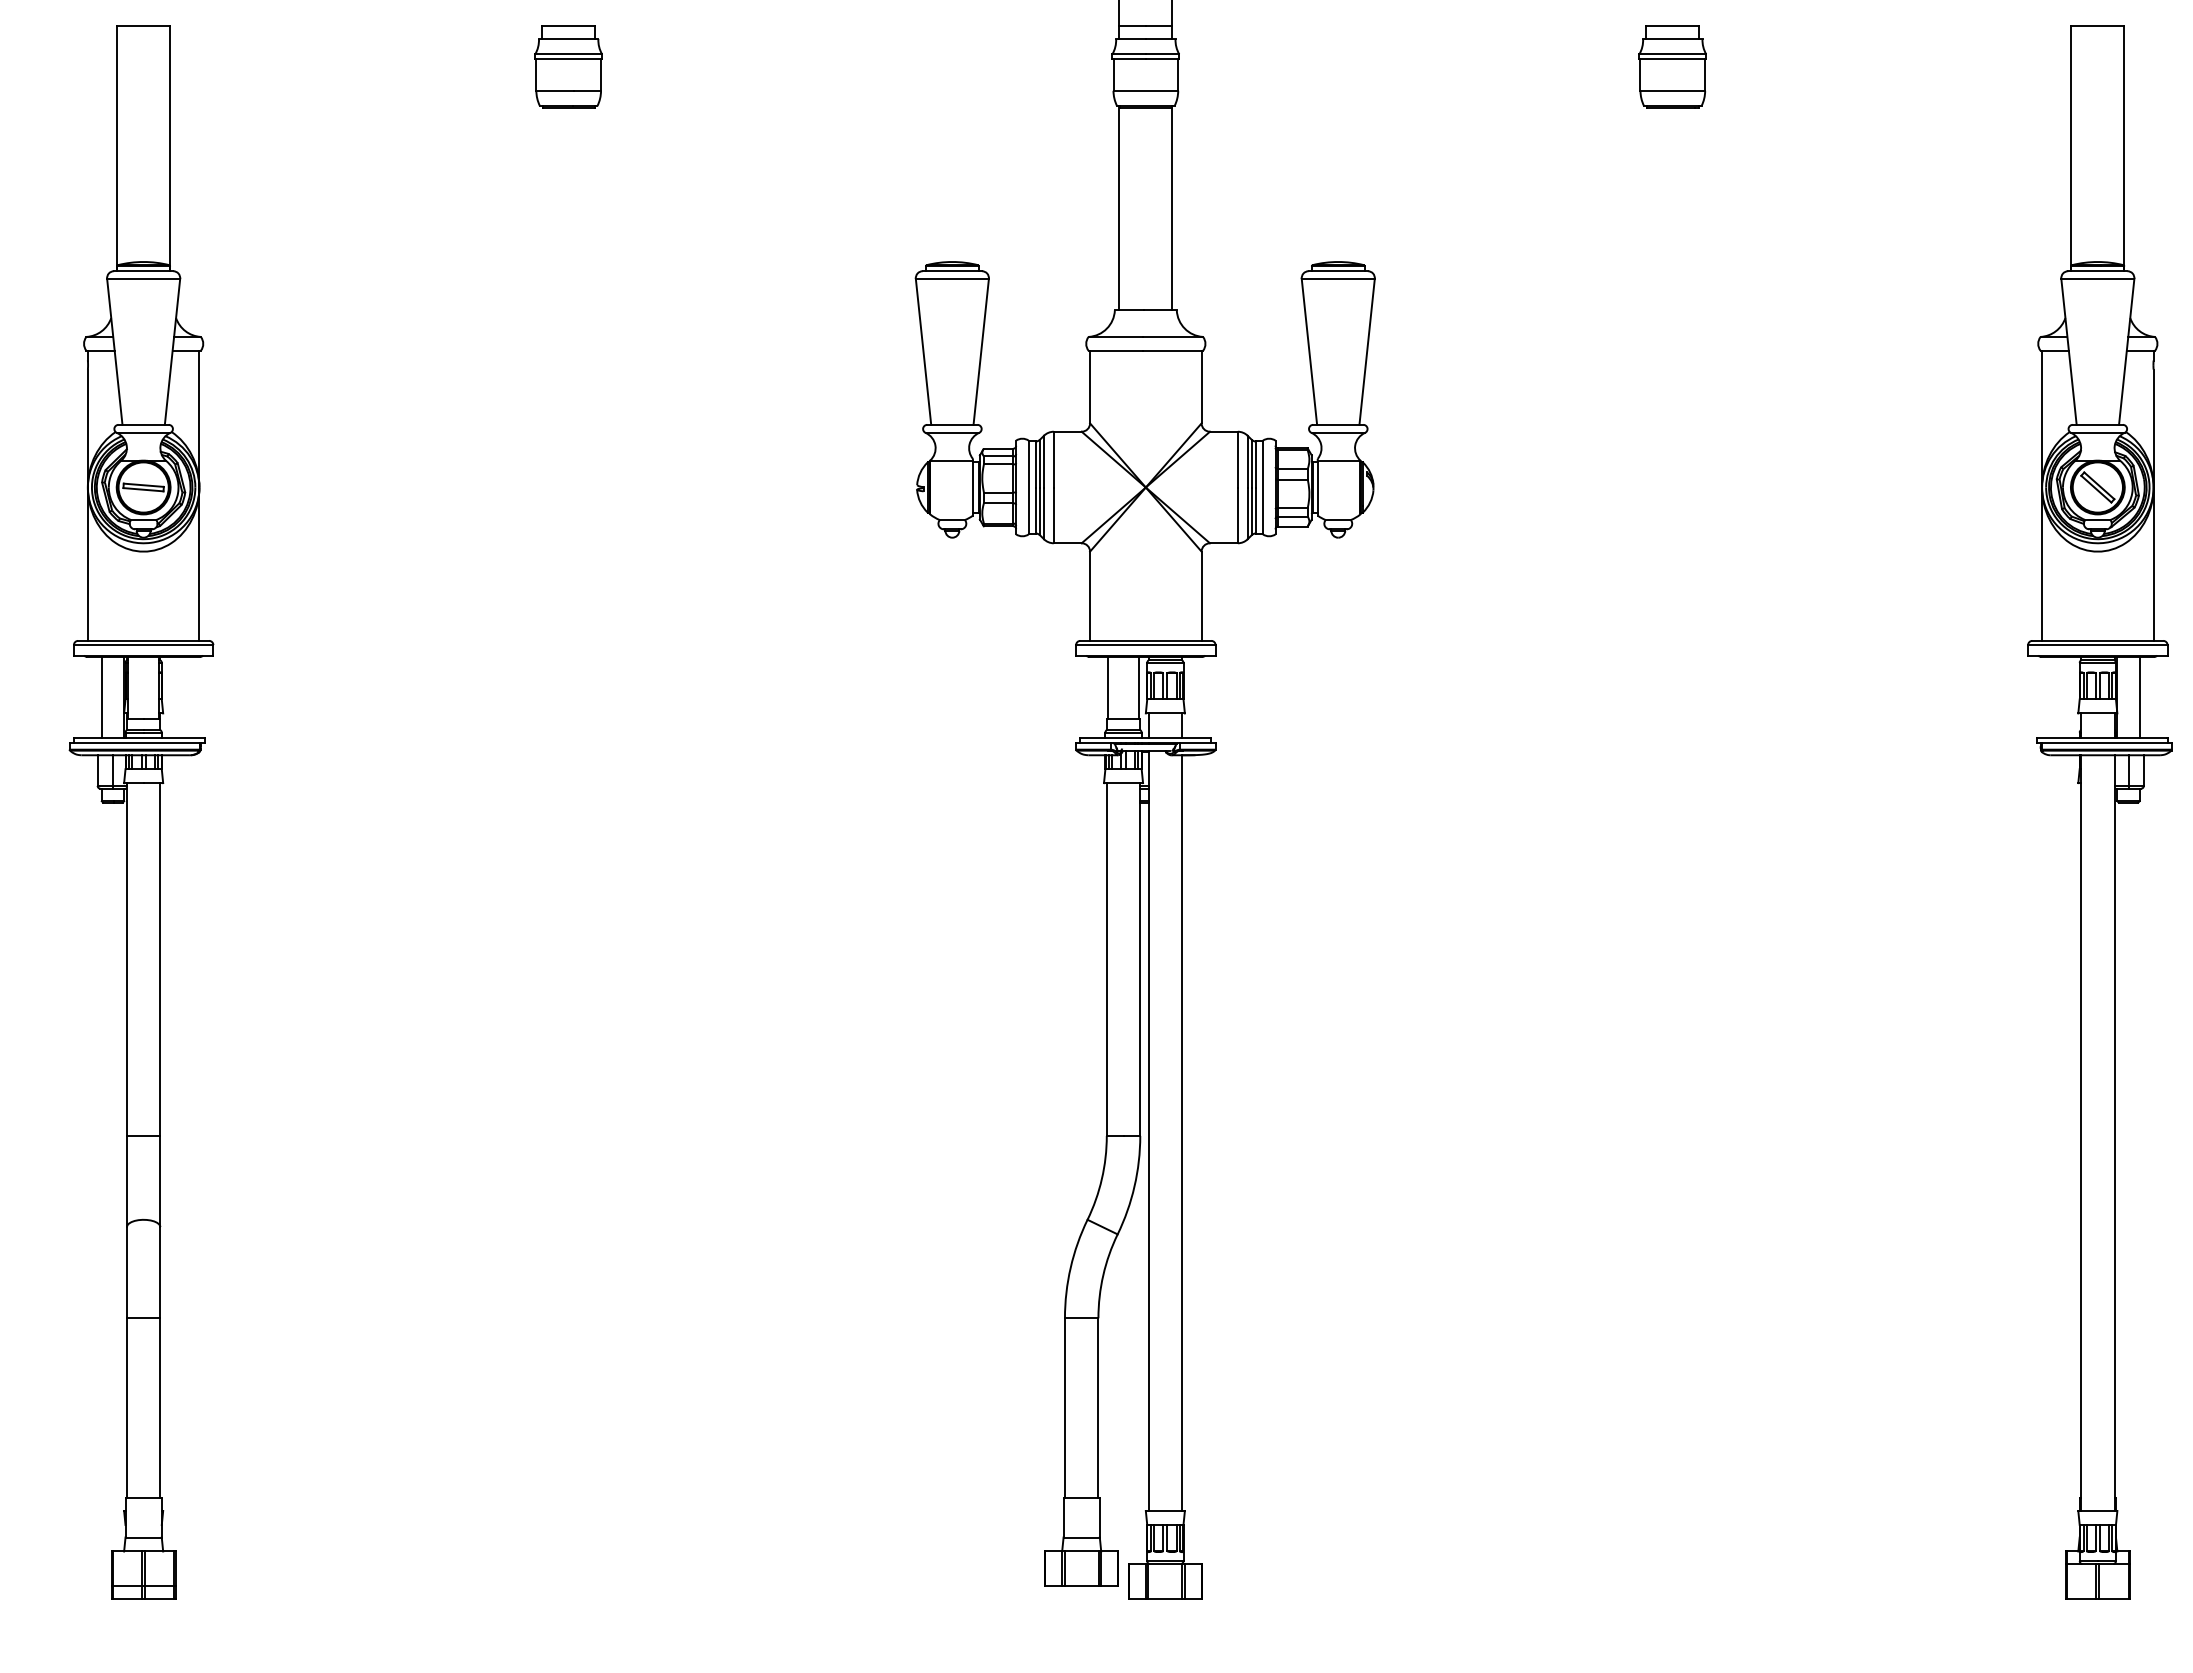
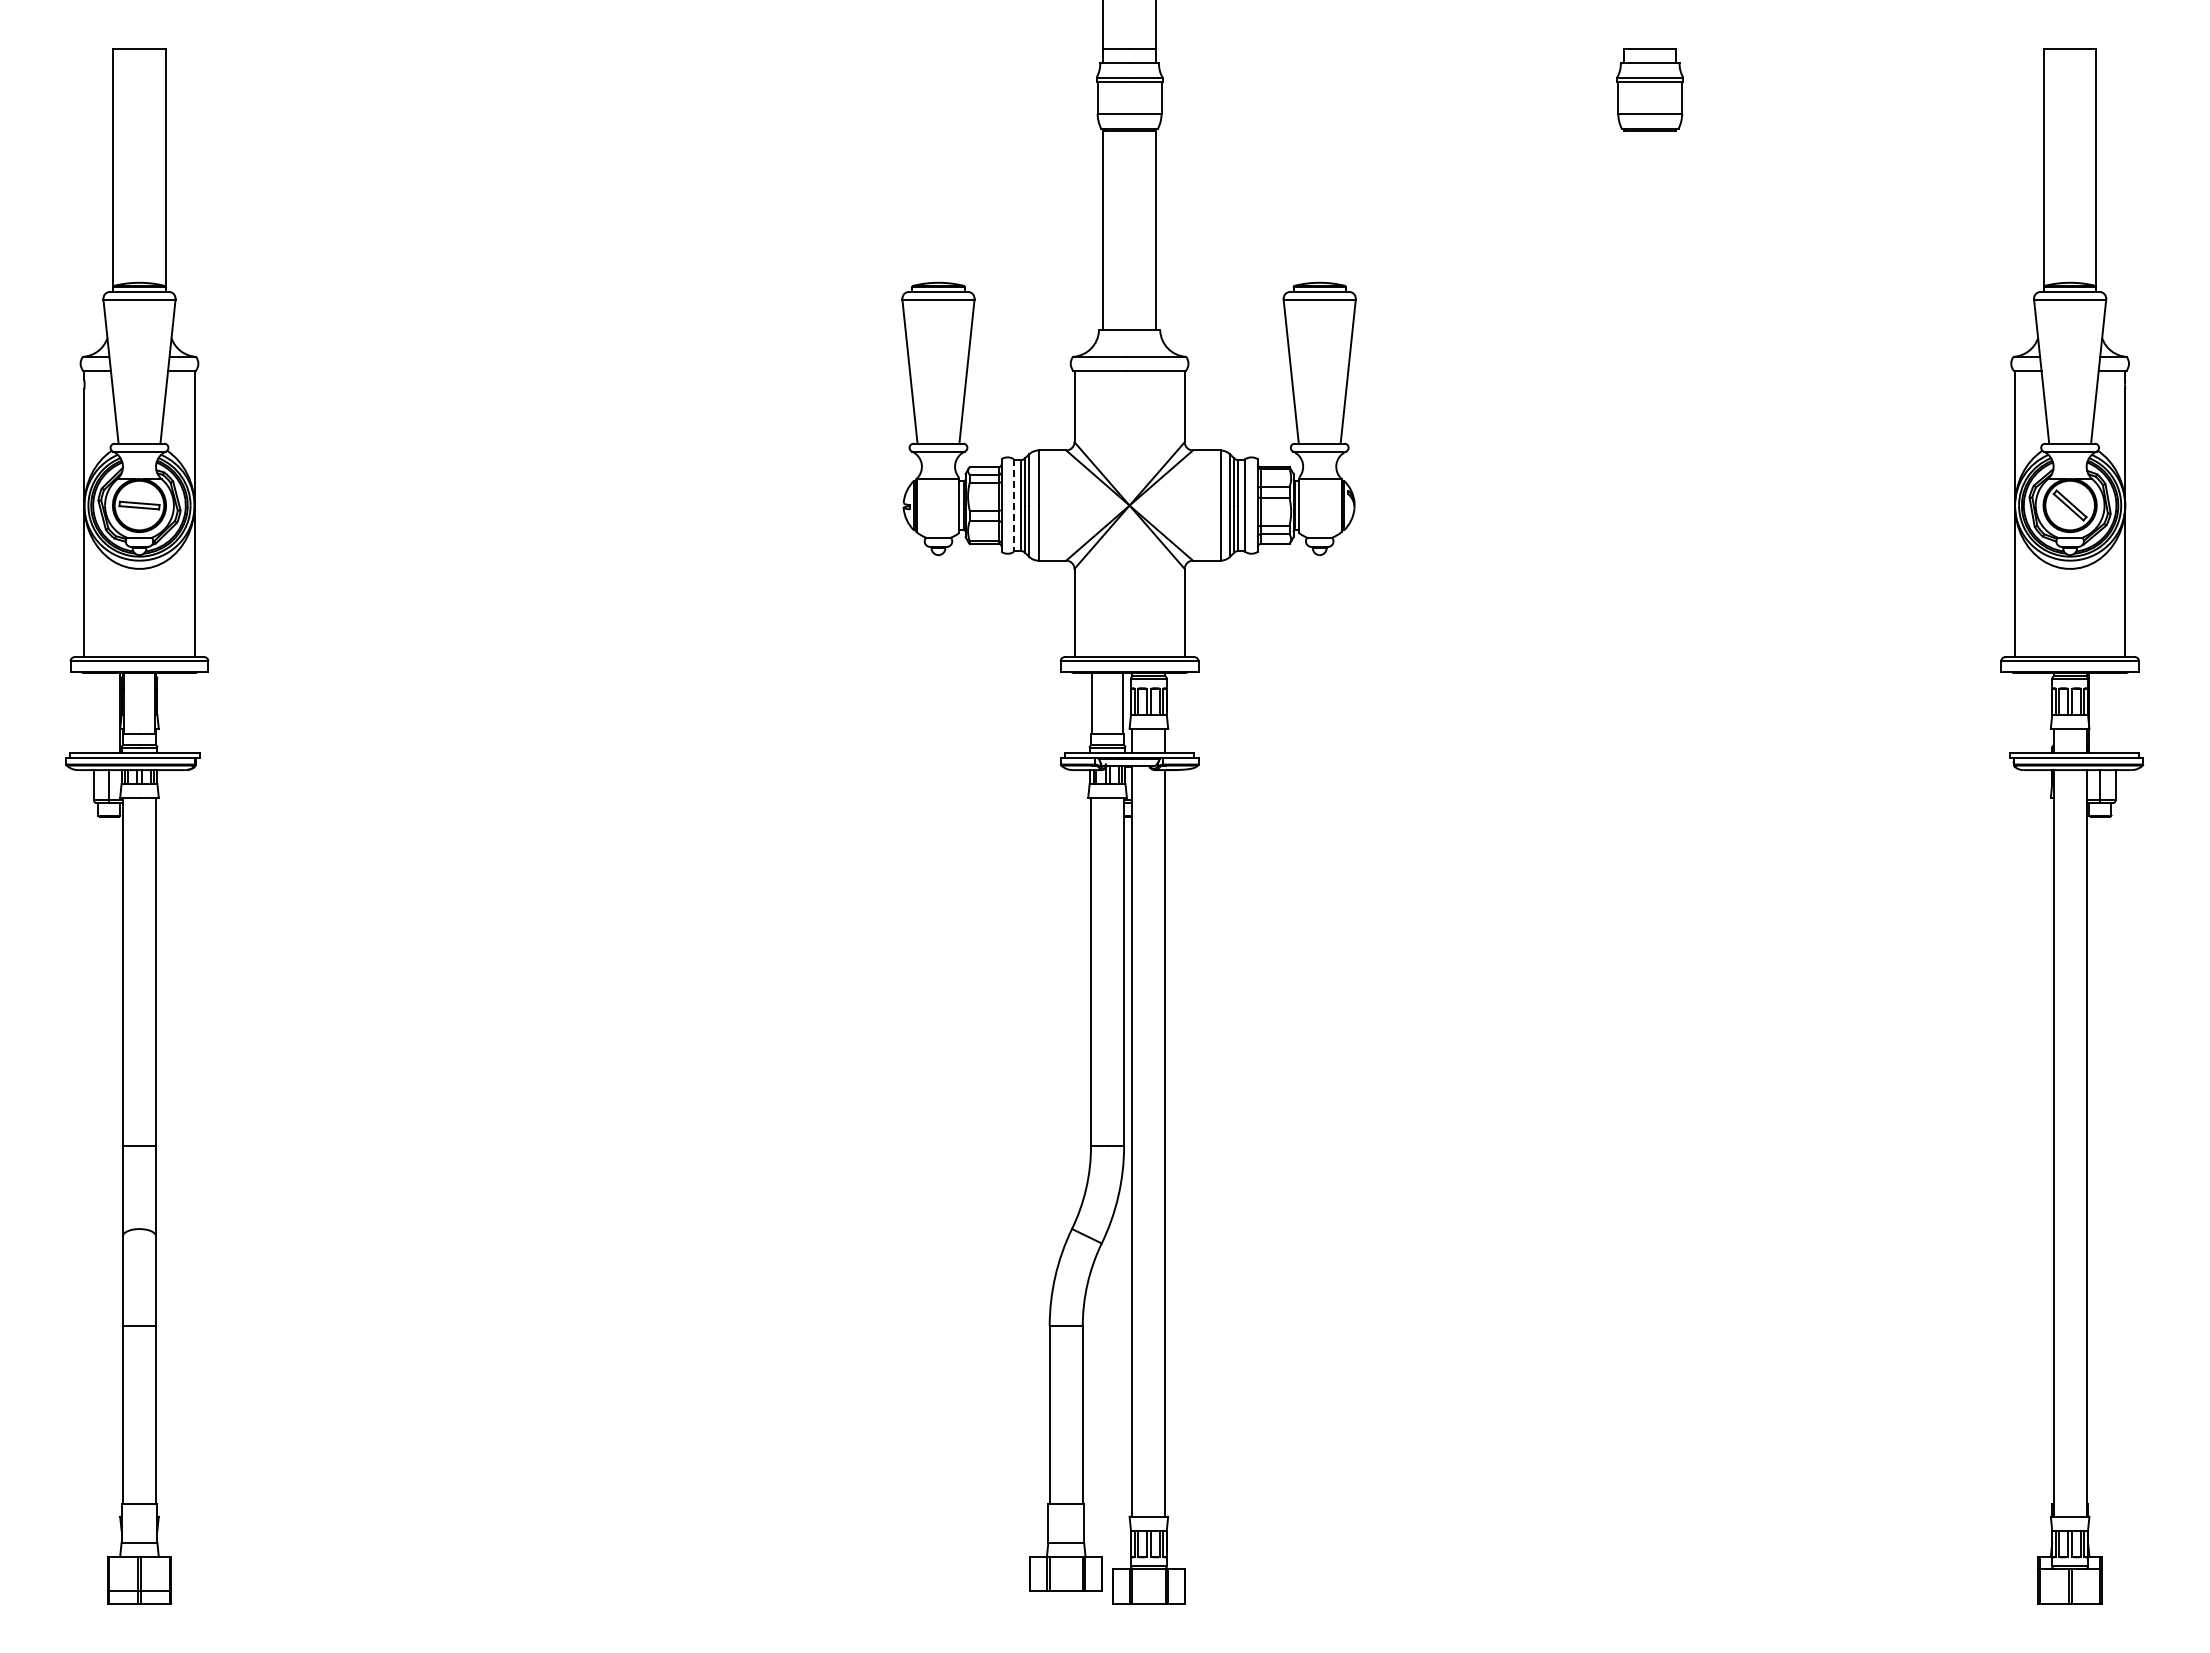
part: (567, 66) -> (558, 89), removed
line: (1028, 488) -> (1013, 506), solid -> dashed
line: (102, 696) -> (98, 712), removed
line: (2139, 696) -> (2111, 712), removed

